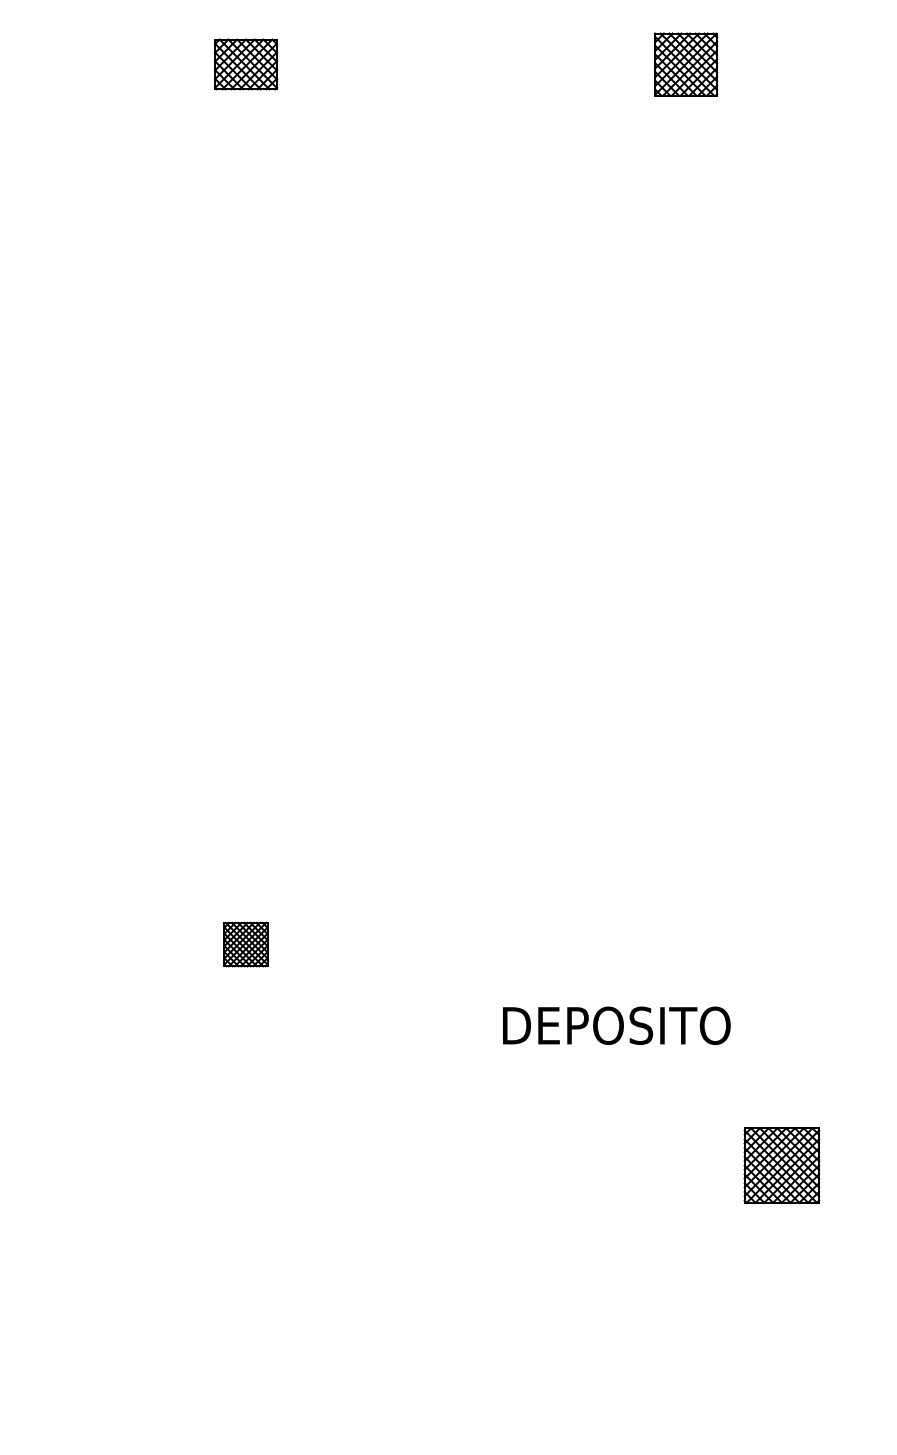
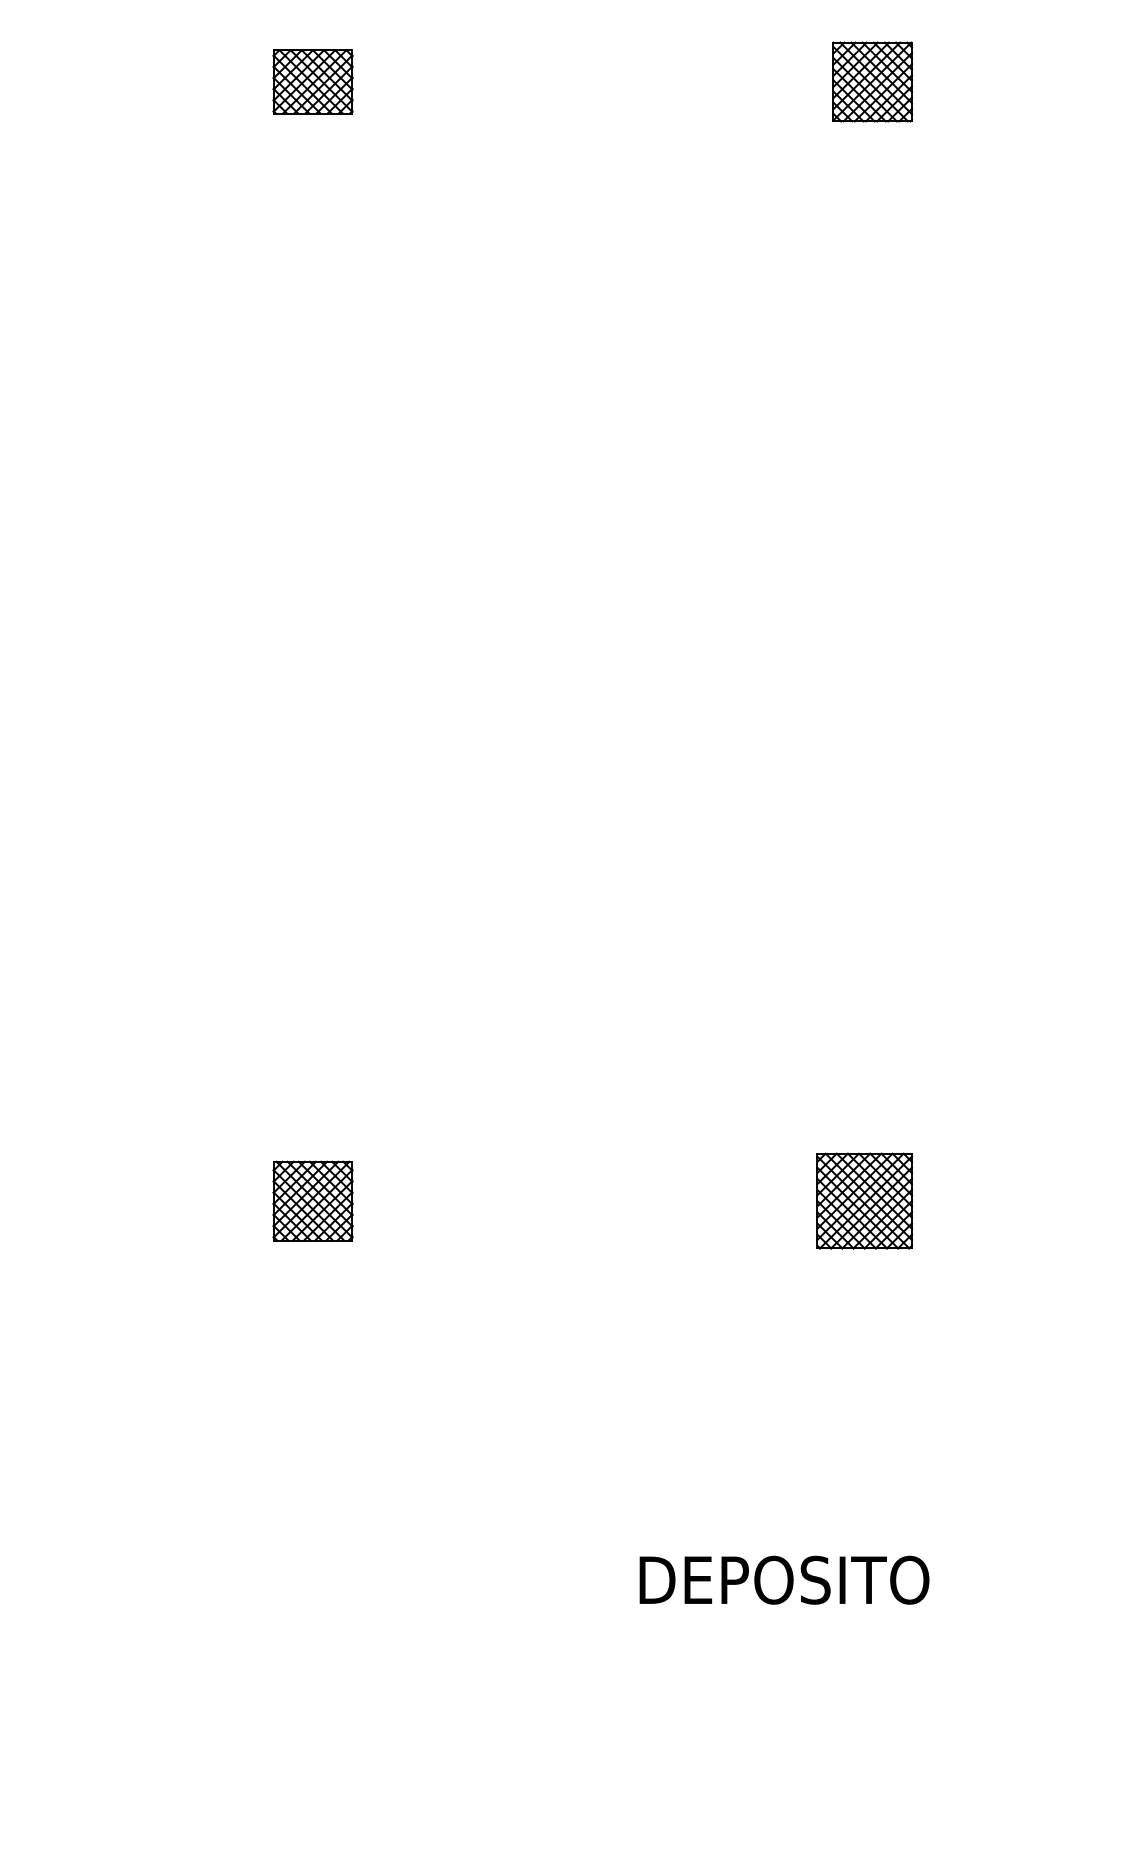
part: (245, 944) -> (312, 1200), size x1.43
text: (616, 1025) -> (784, 1579), moved
part: (781, 1165) -> (864, 1200), moved

